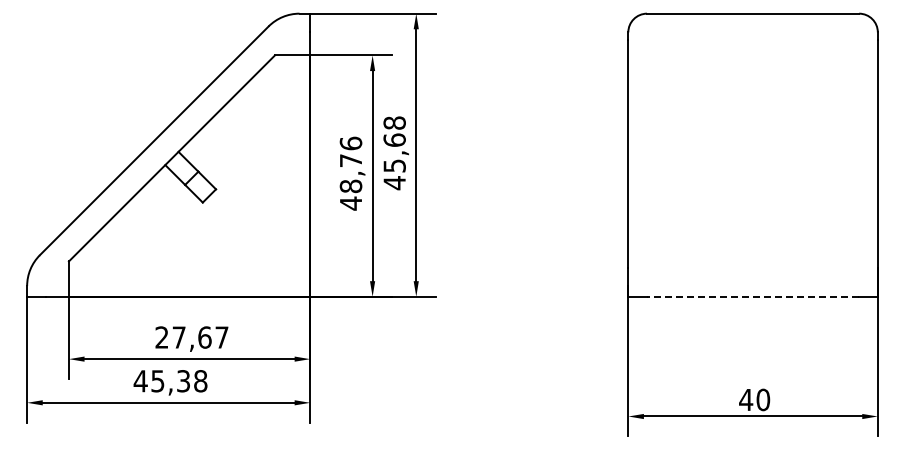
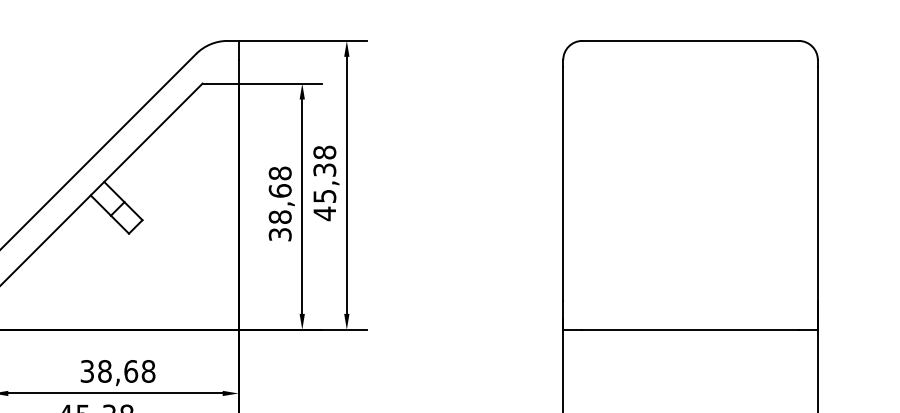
text: (394, 139) -> (324, 169), 45,68 -> 45,38
text: (350, 173) -> (279, 204), 48,76 -> 38,68
line: (752, 296) -> (689, 329), dashed -> solid
text: (191, 337) -> (117, 371), 27,67 -> 38,68

